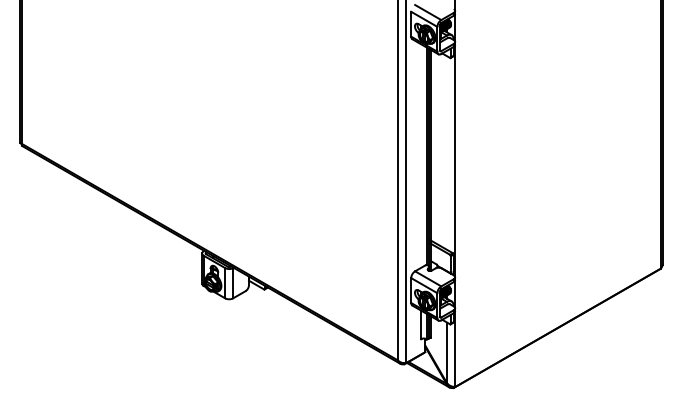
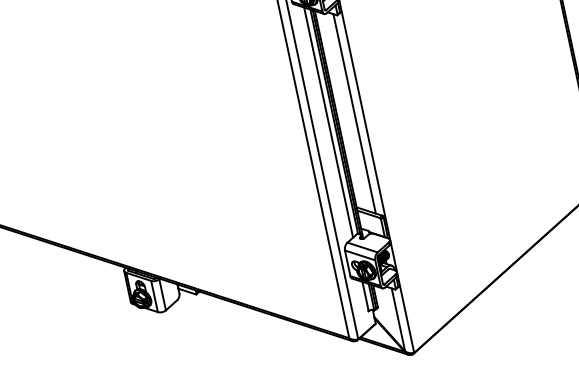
line: (447, 152) -> (354, 113), added
line: (421, 155) -> (328, 121), added

